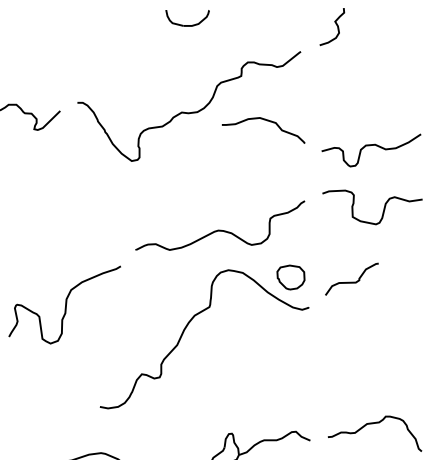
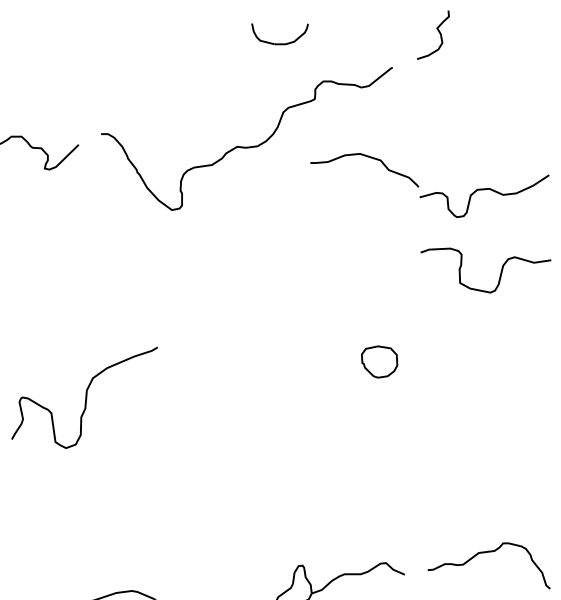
part: (187, 25) -> (279, 43), moved
curve: (267, 121) -> (369, 158), moved
curve: (220, 229) -> (287, 299), removed
curve: (351, 281) -> (458, 367), removed
curve: (186, 328) -> (243, 428), removed

